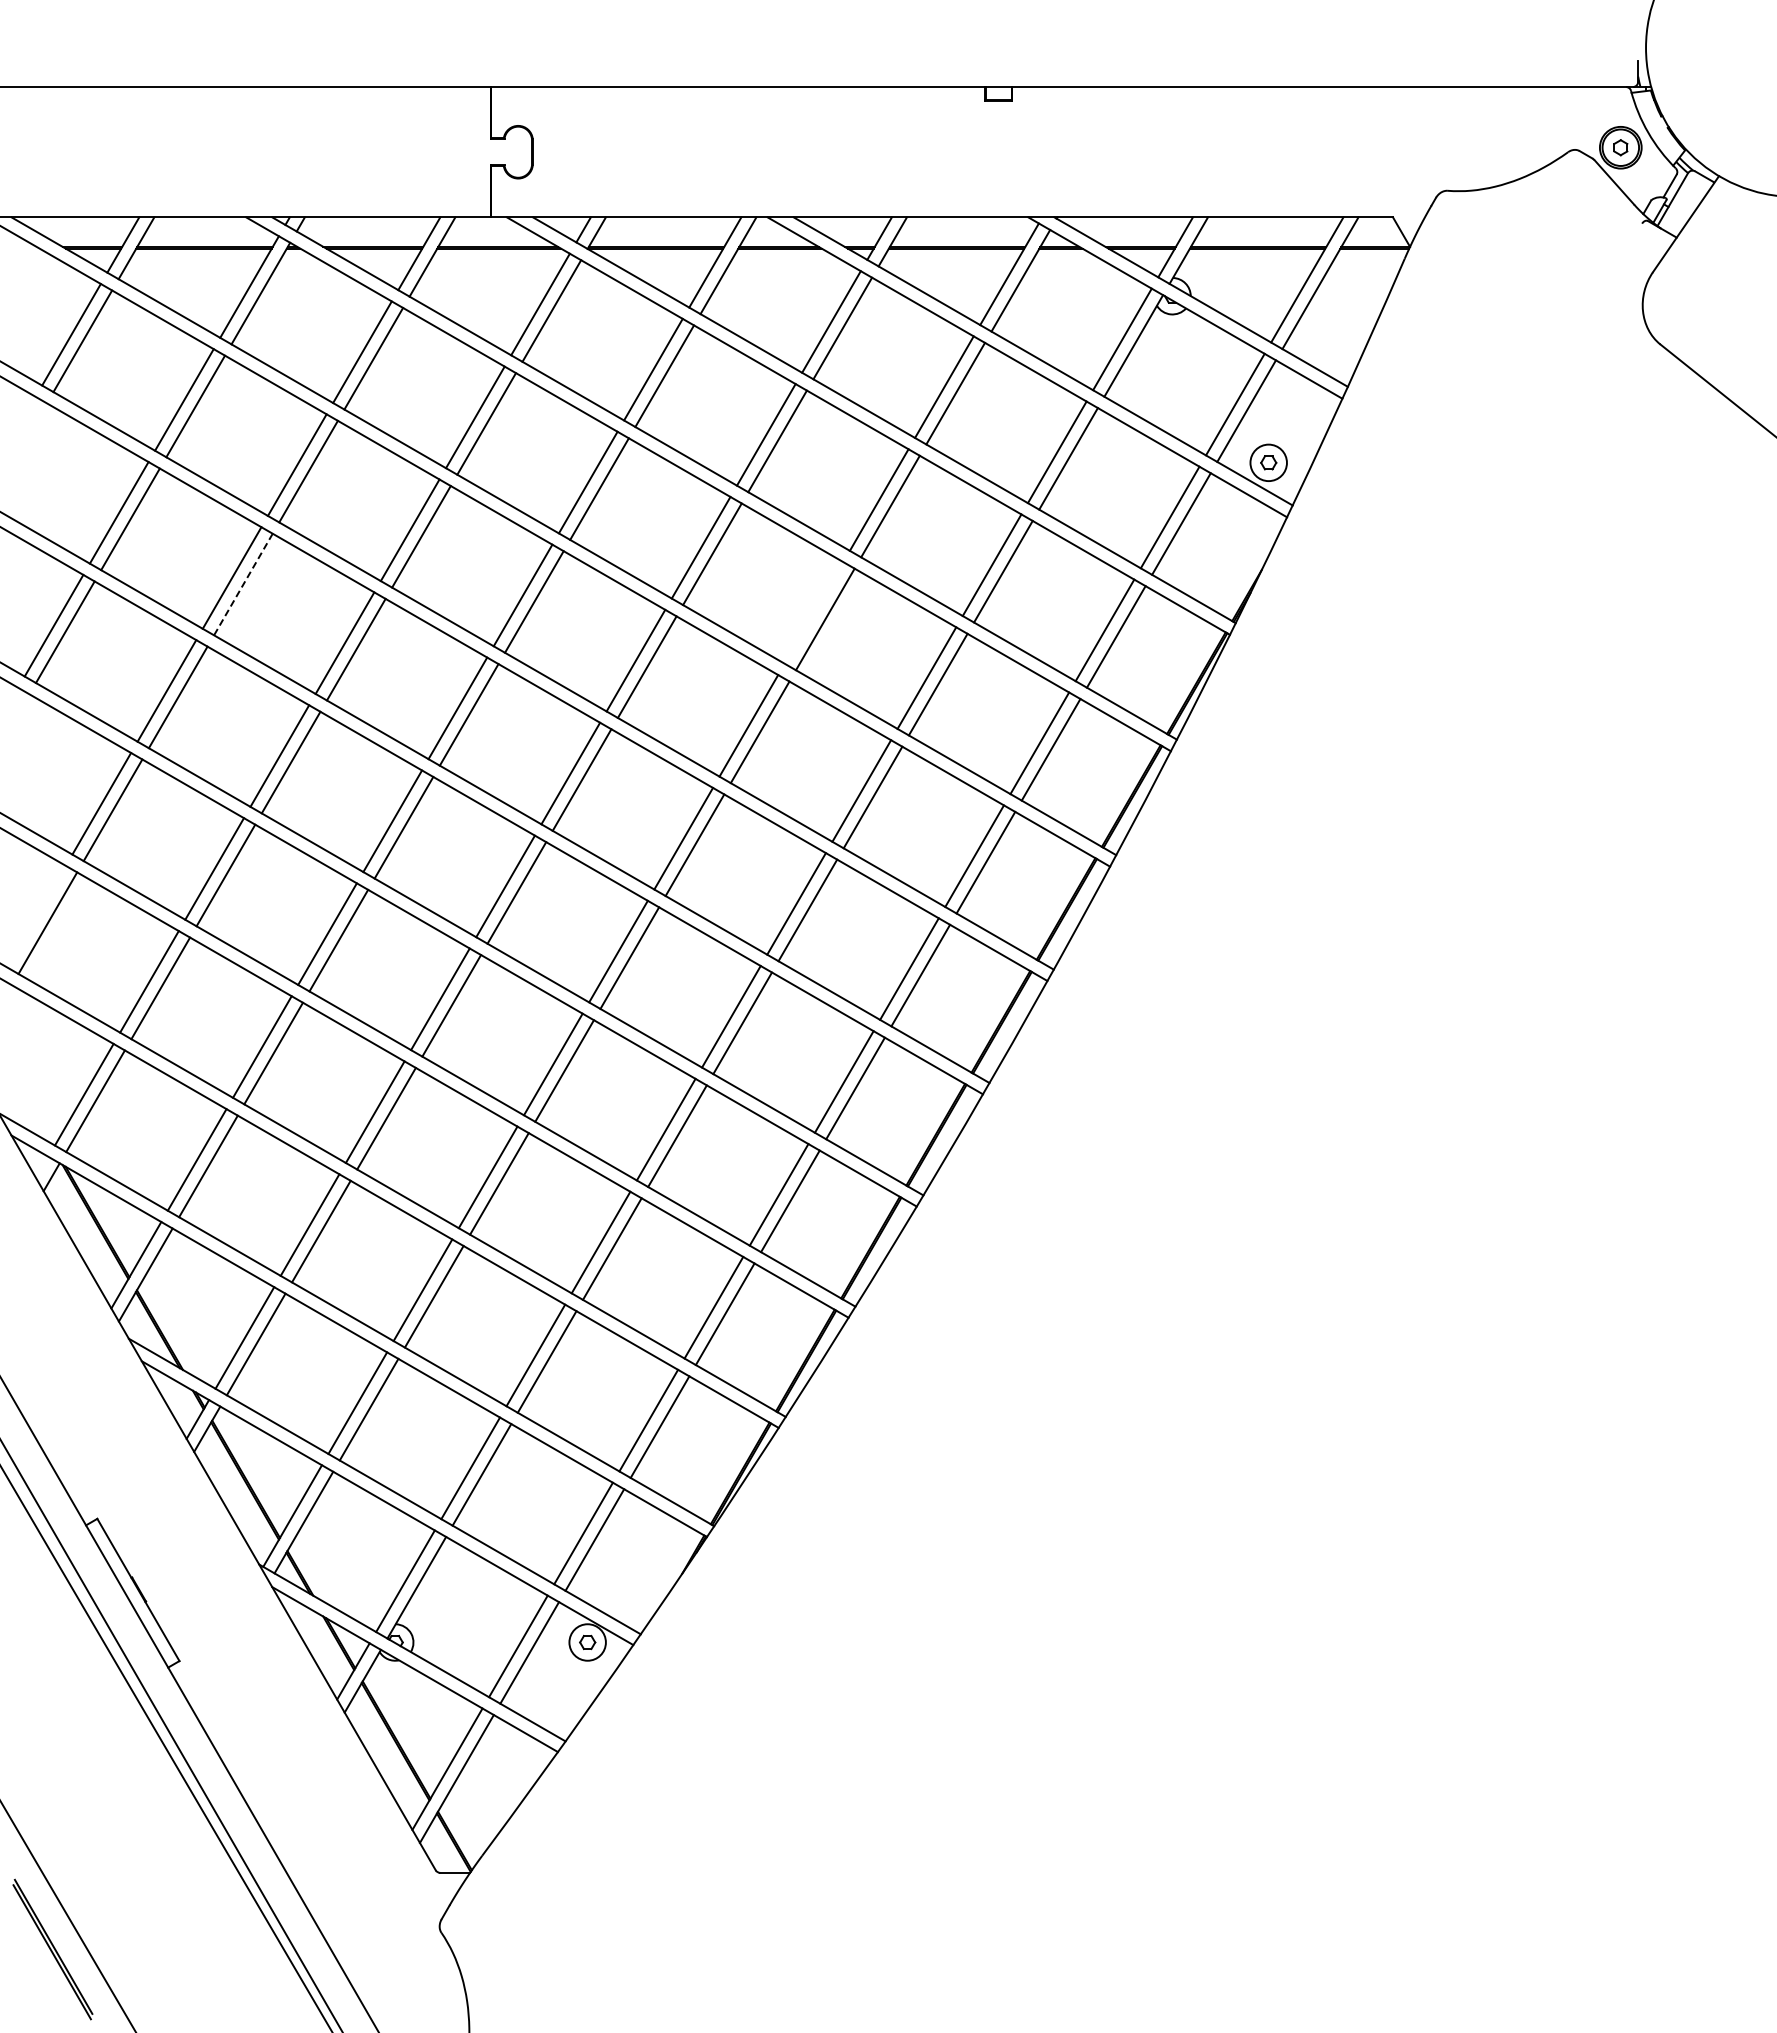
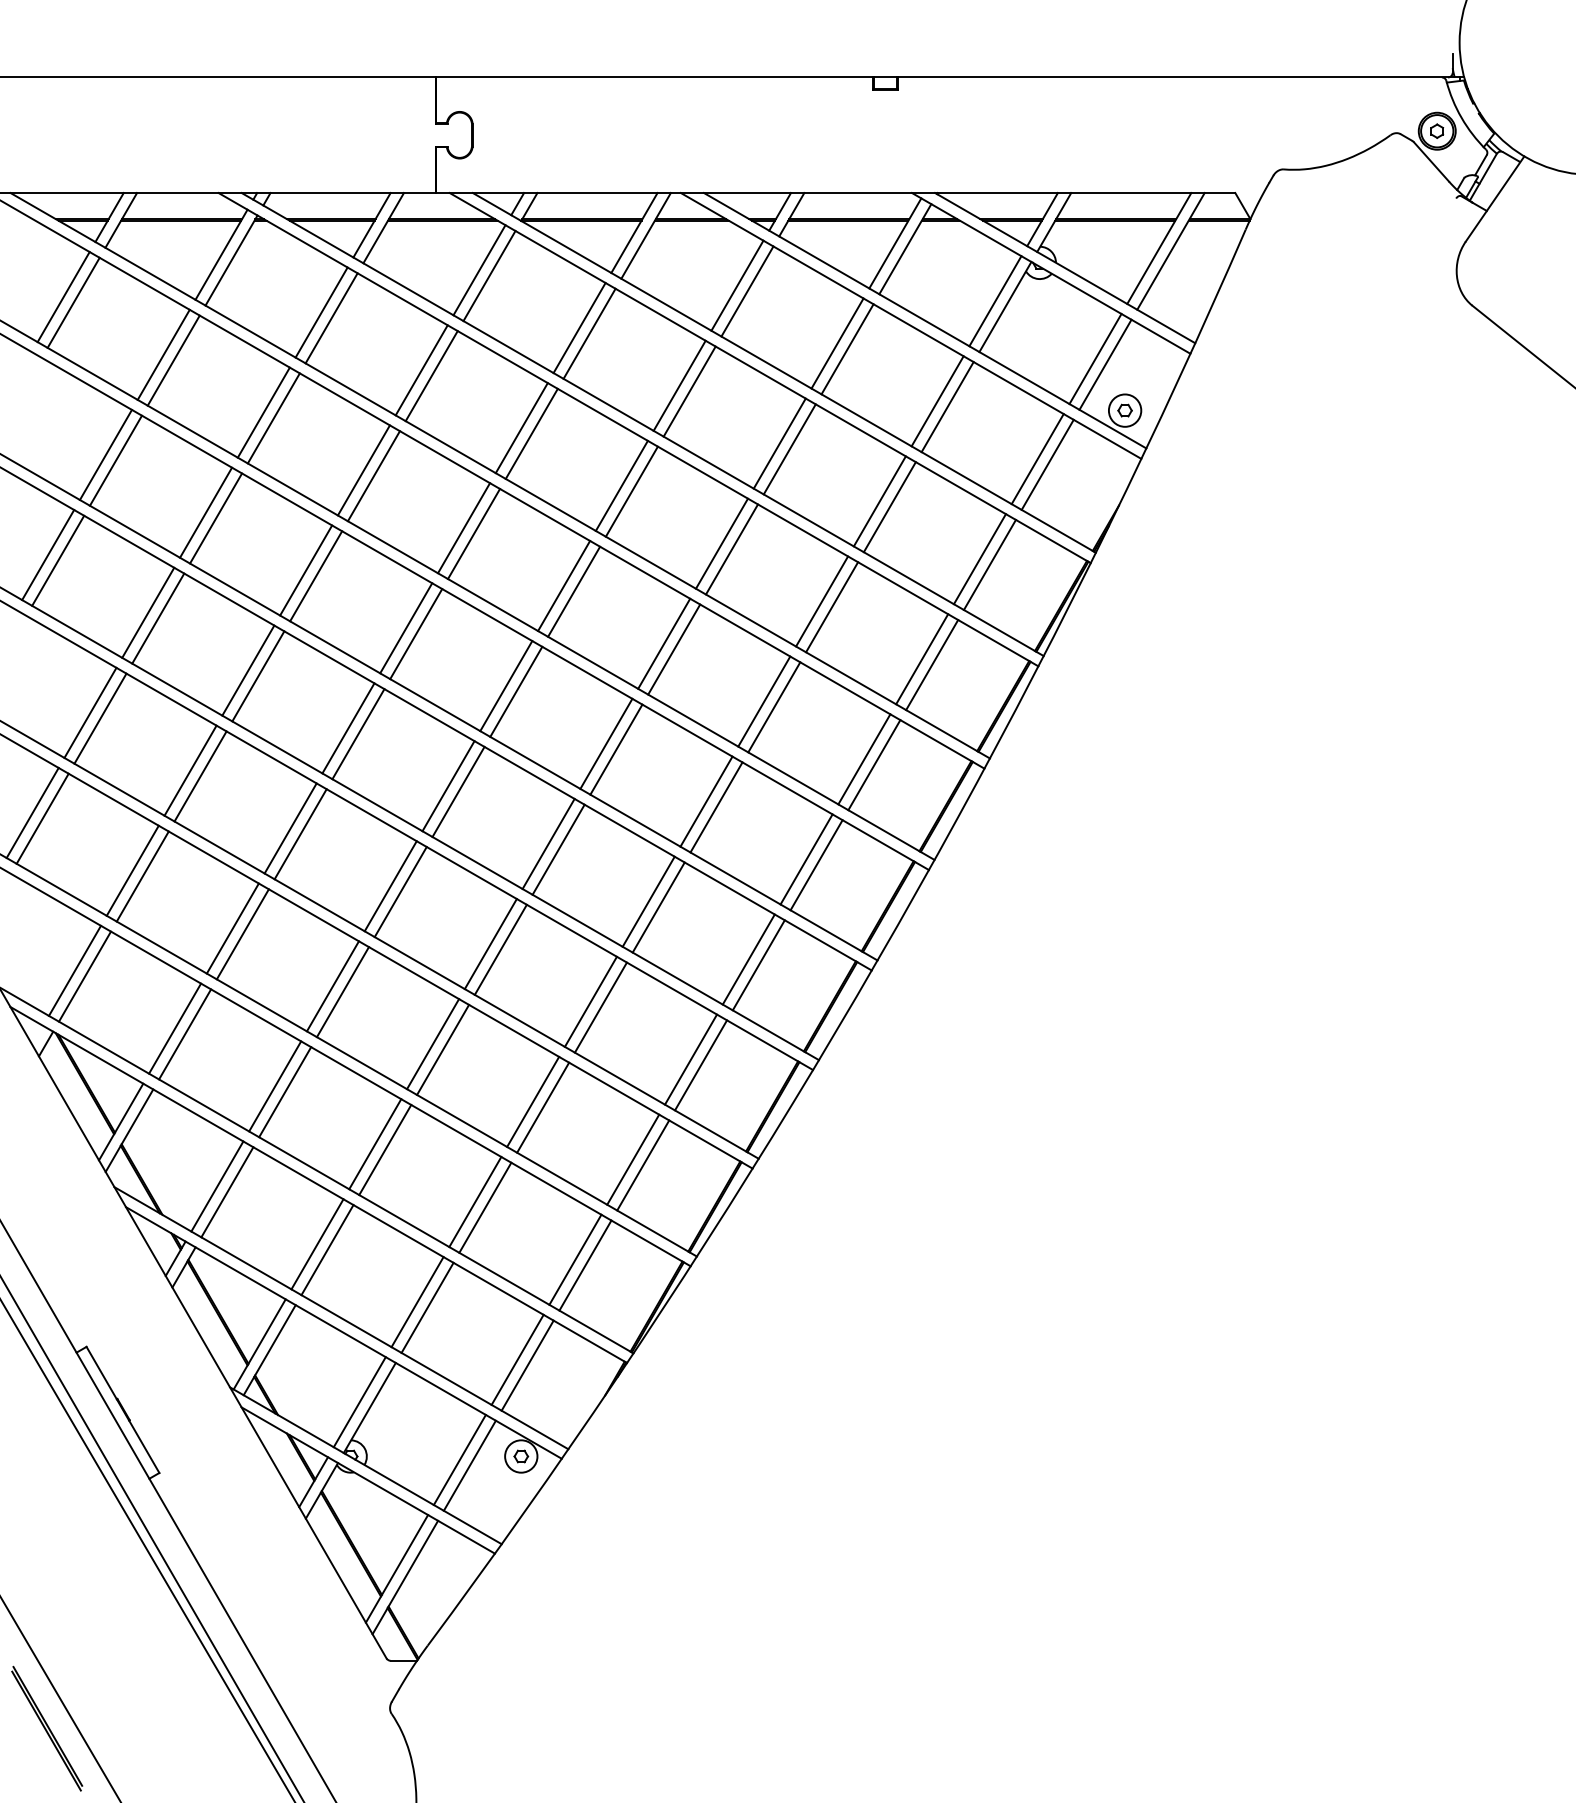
line: (243, 584) -> (216, 518), dashed -> solid
line: (813, 612) -> (721, 543), added
line: (36, 916) -> (32, 812), added

